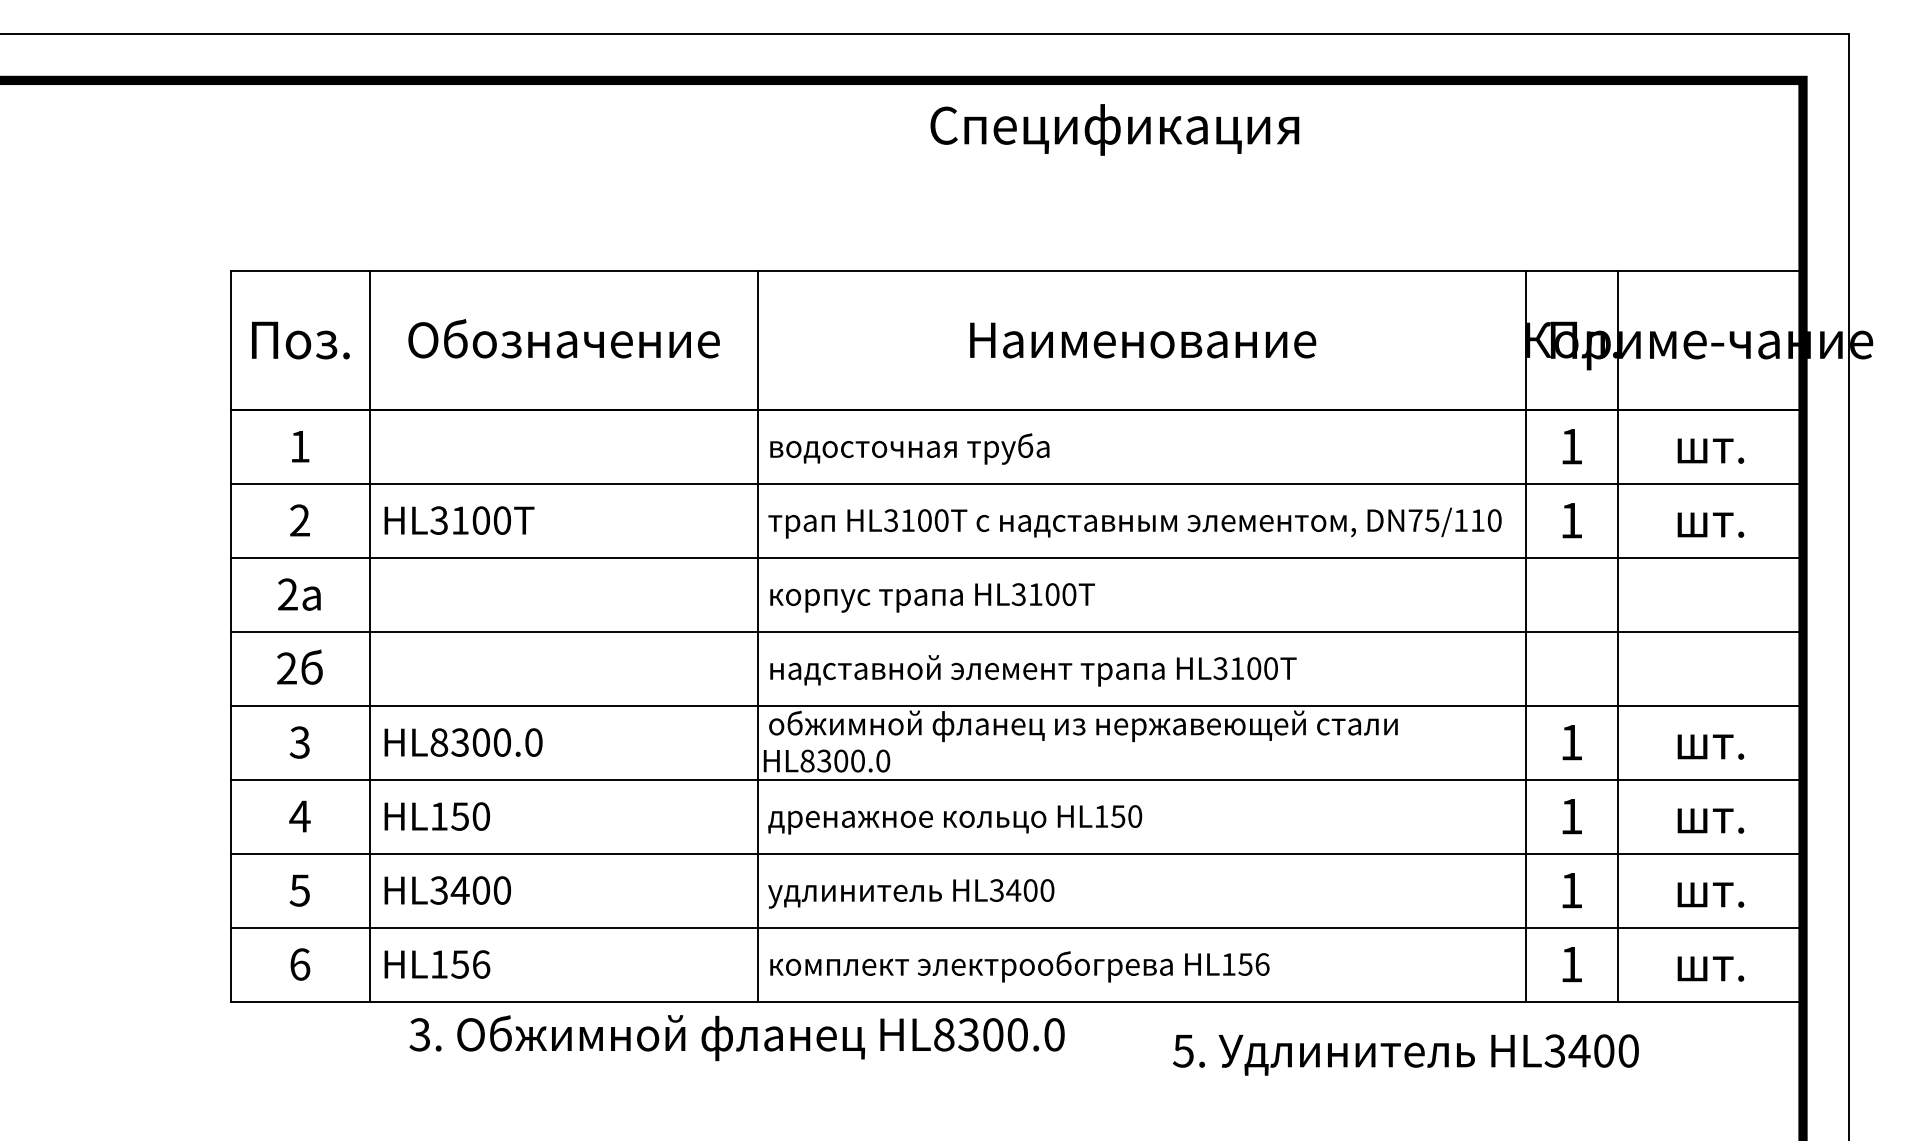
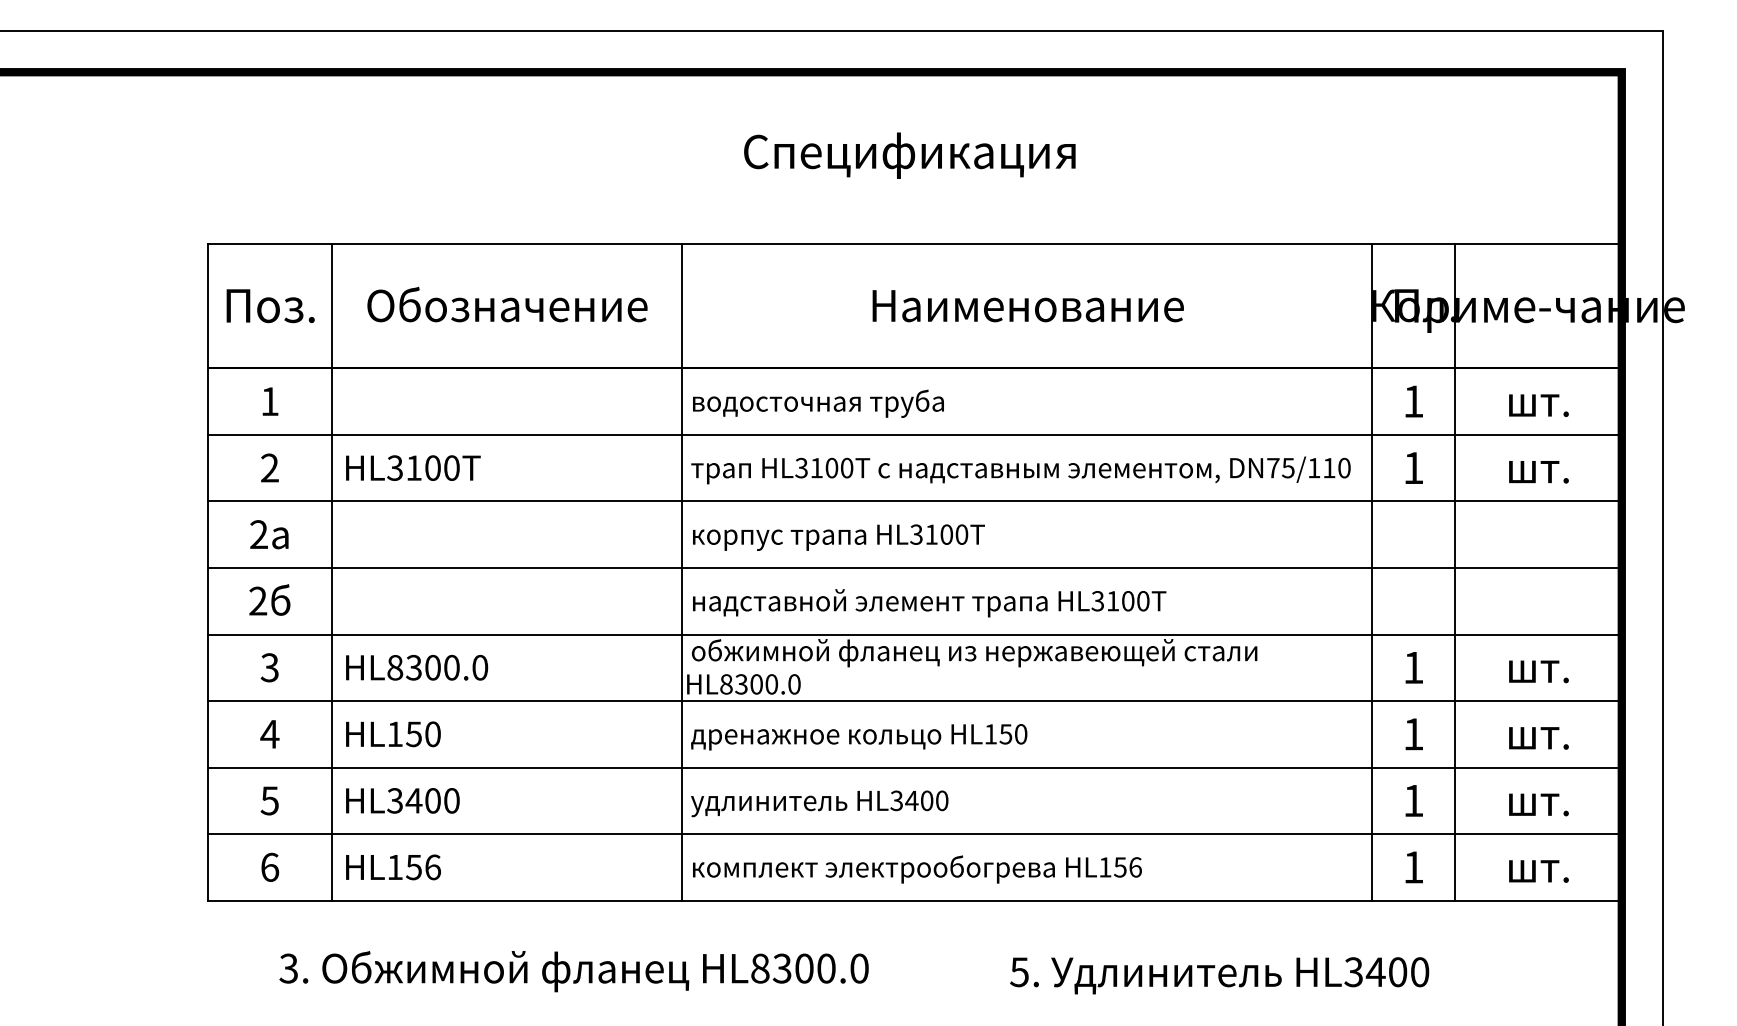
text: (1114, 129) -> (909, 155), moved
text: (736, 1038) -> (573, 971), moved
text: (1405, 1054) -> (1219, 975), moved

